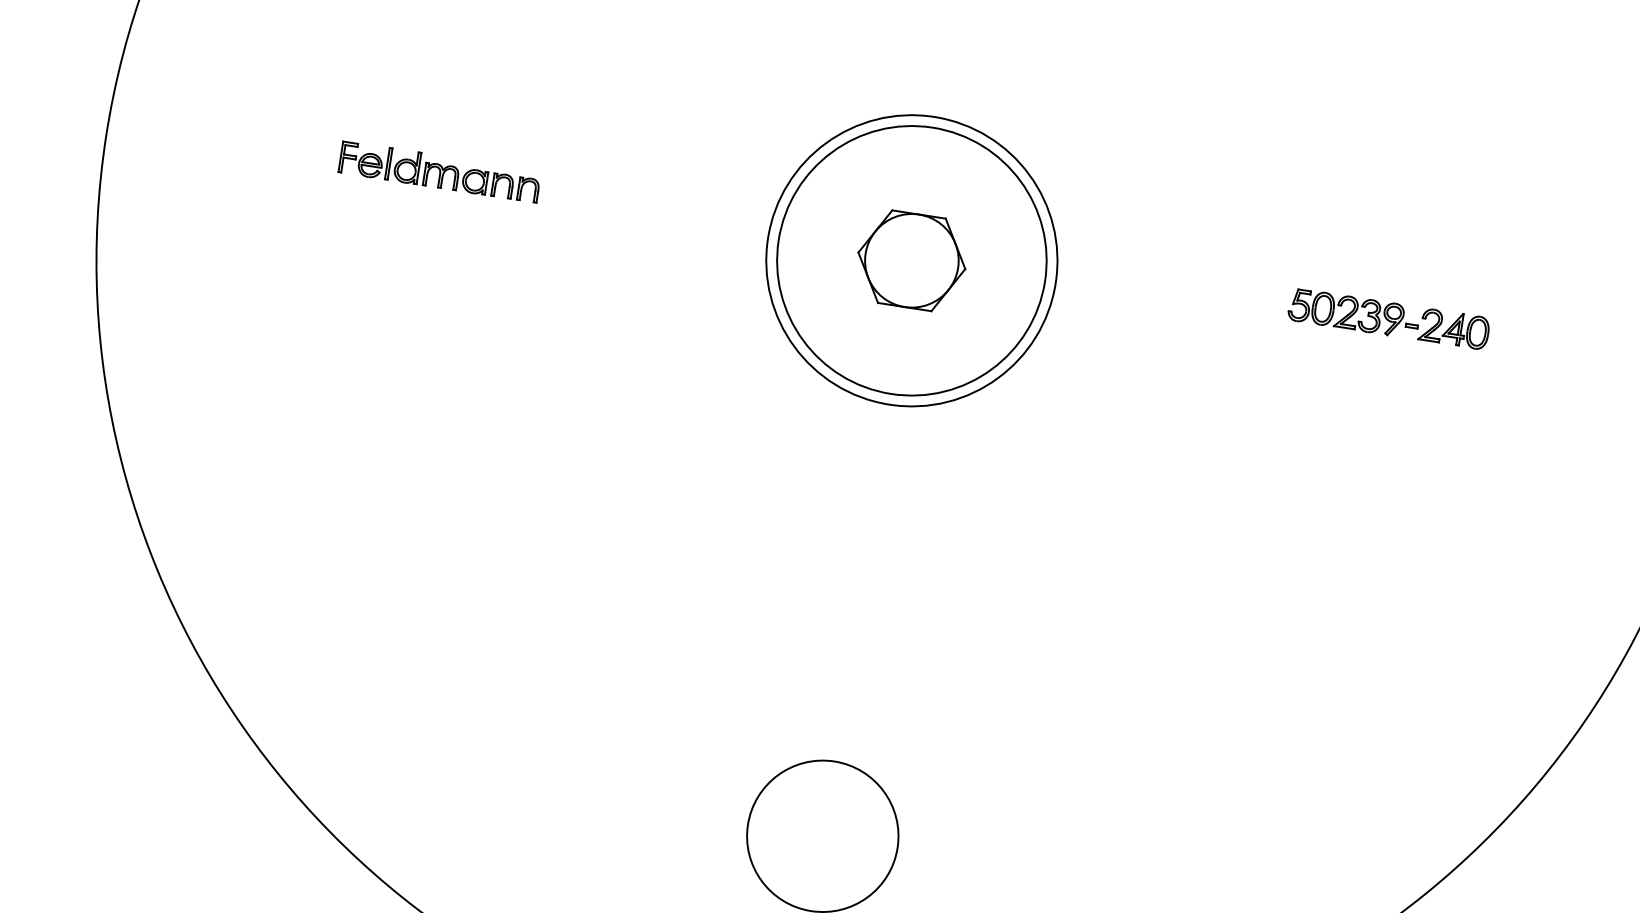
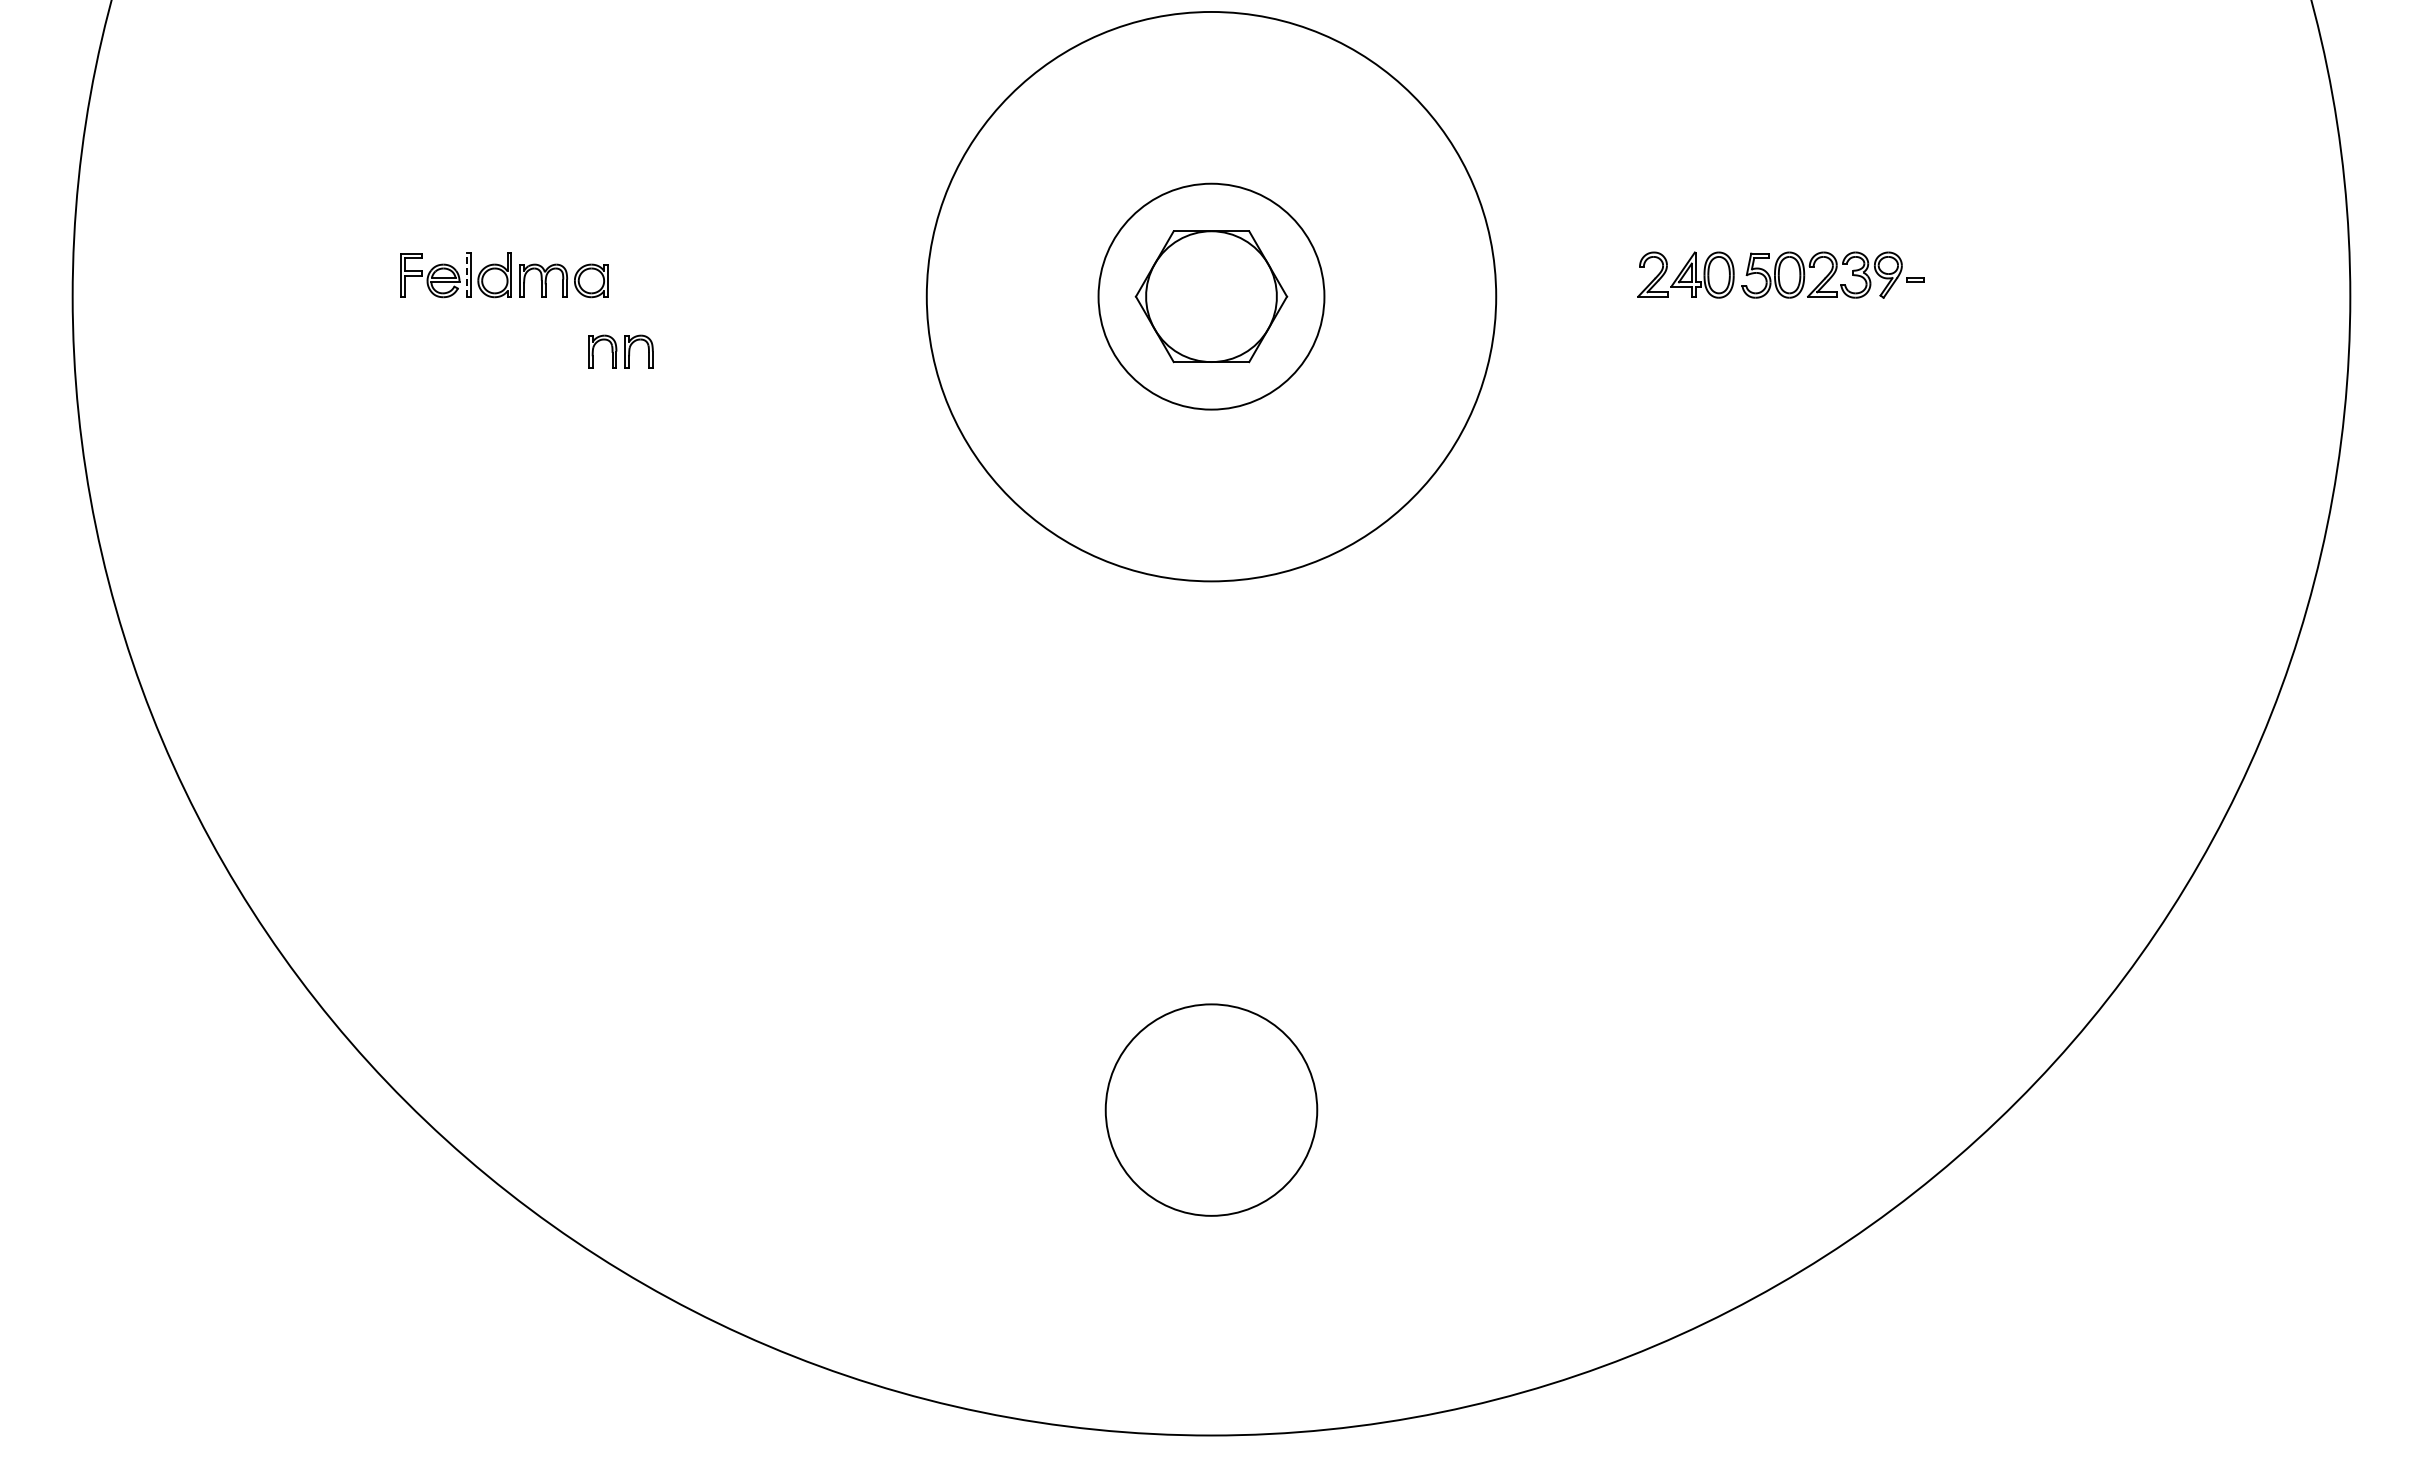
line: (387, 163) -> (466, 274), solid -> dashed
part: (515, 187) -> (620, 351), moved
circle: (911, 260) -> (1211, 296), size x0.6
circle: (911, 260) -> (1211, 296), size x1.4
part: (1454, 328) -> (1685, 274), moved

